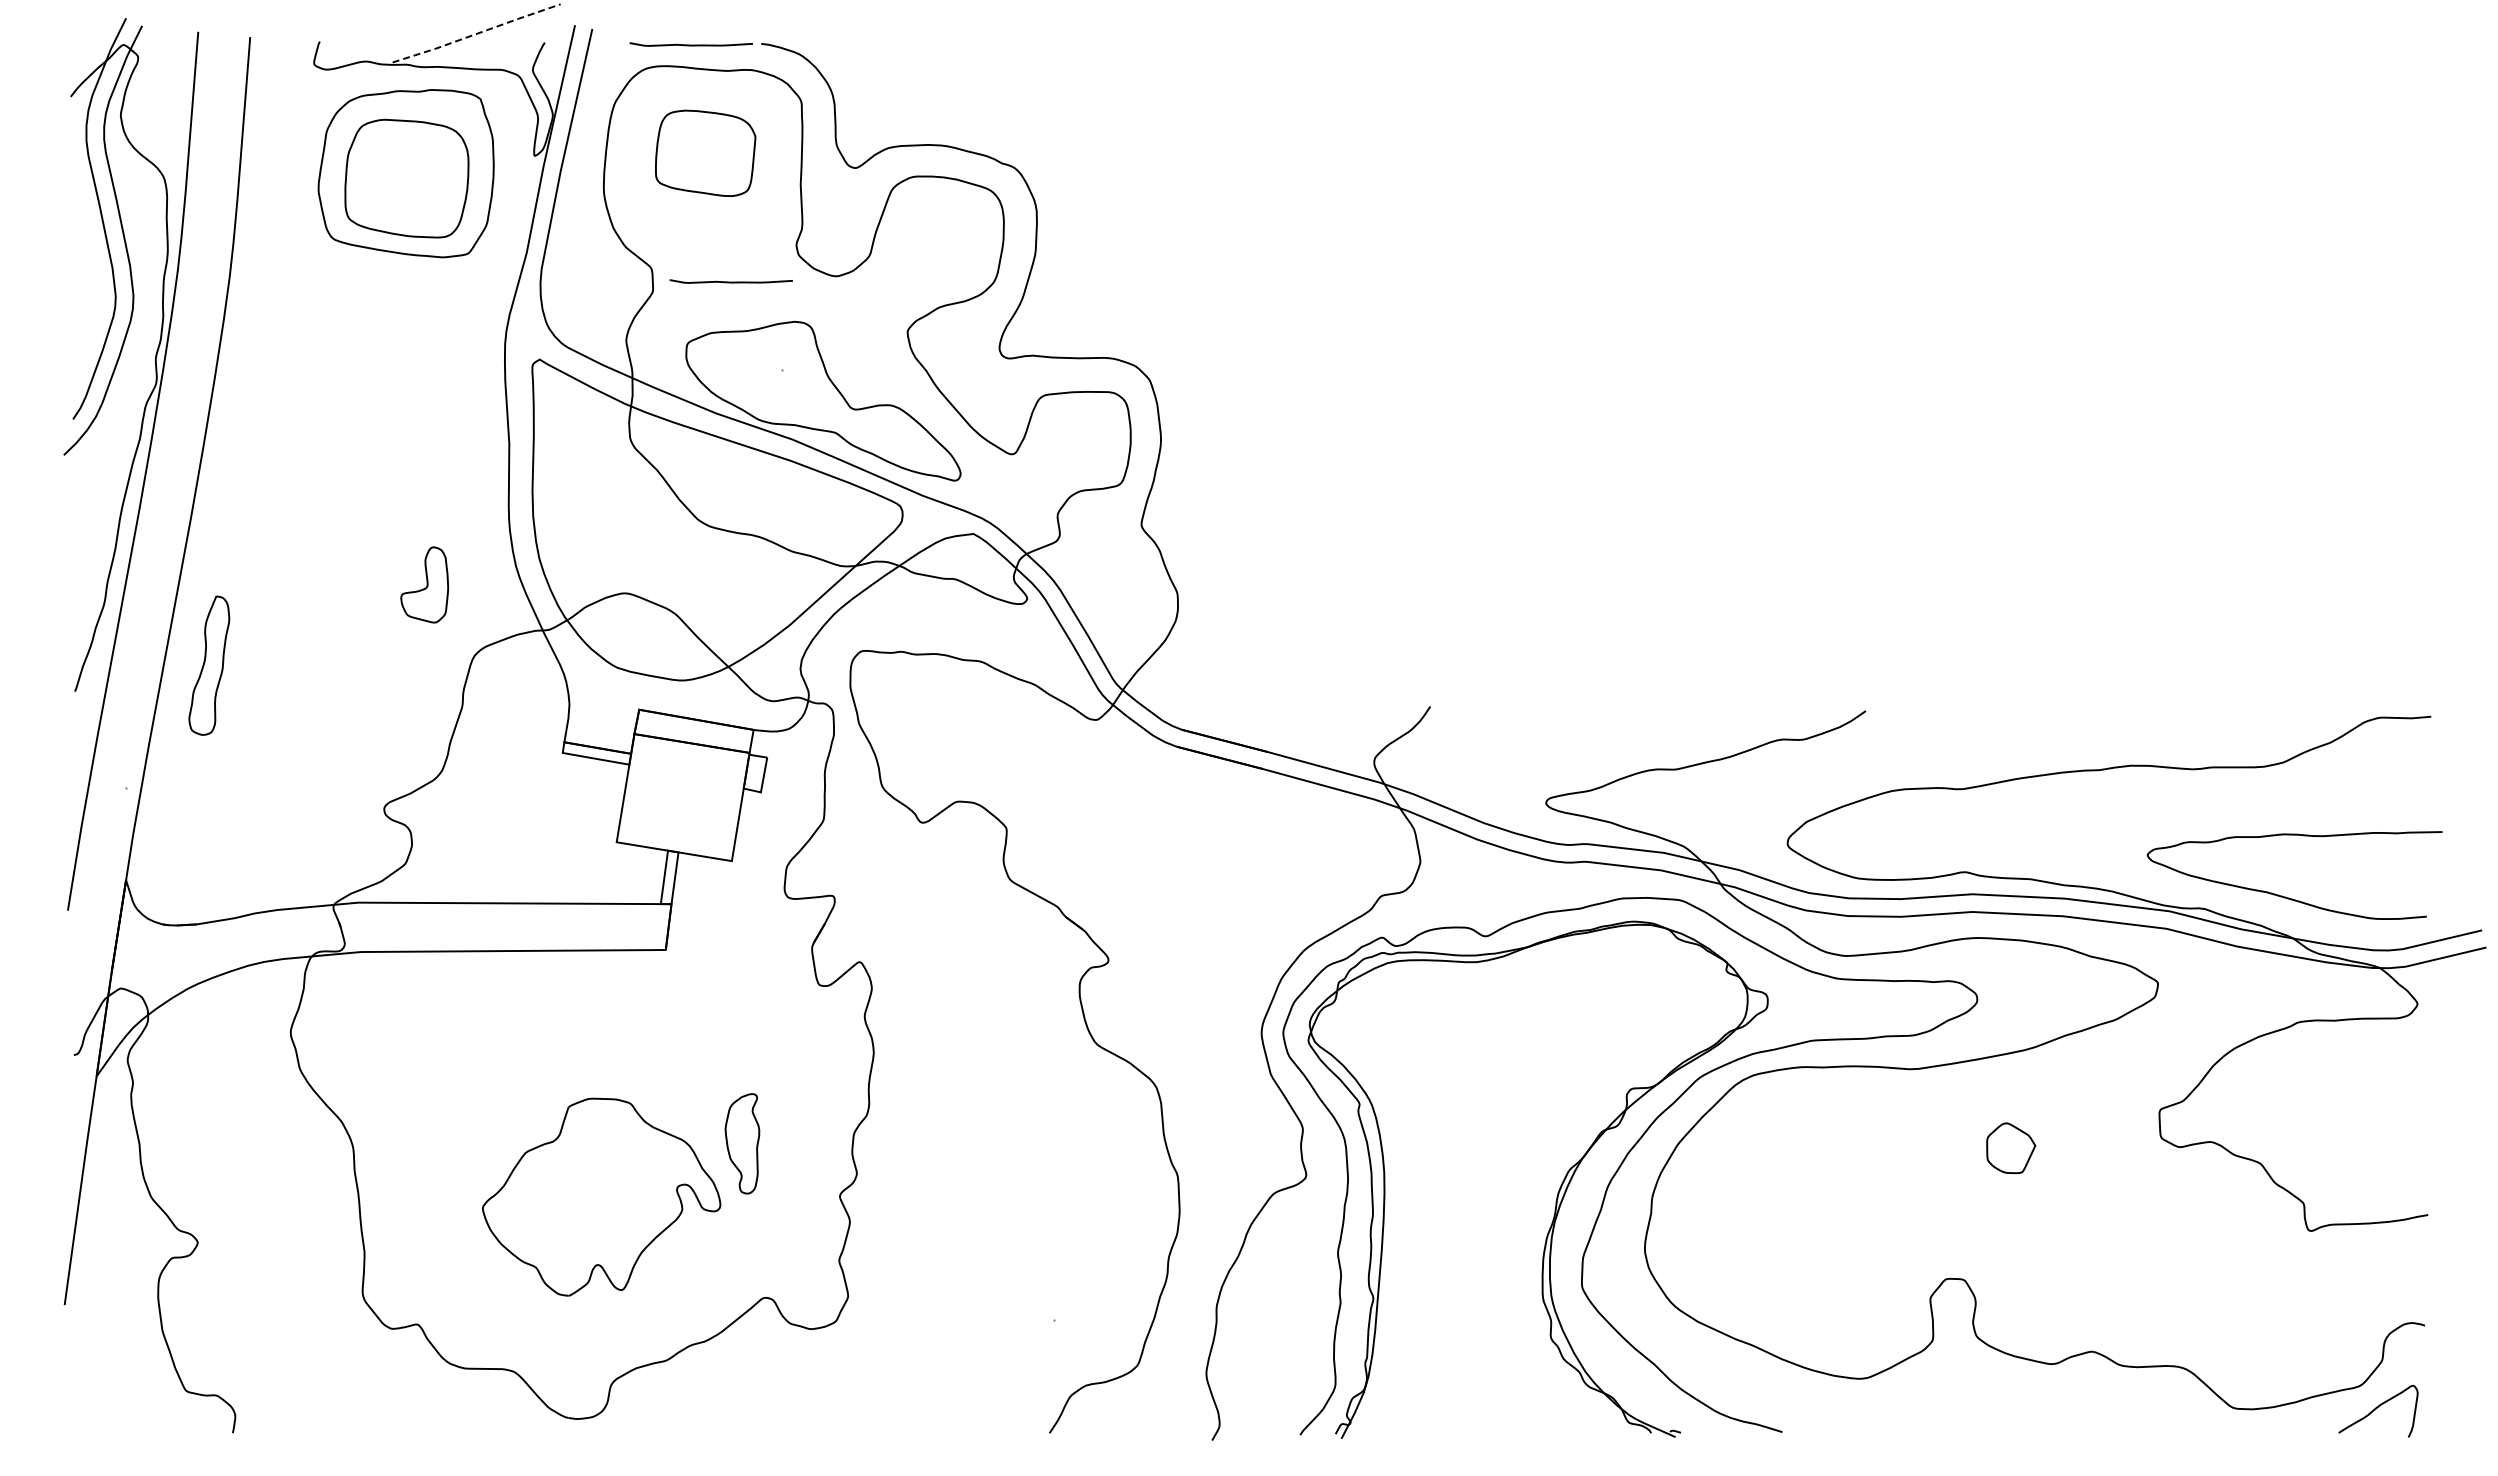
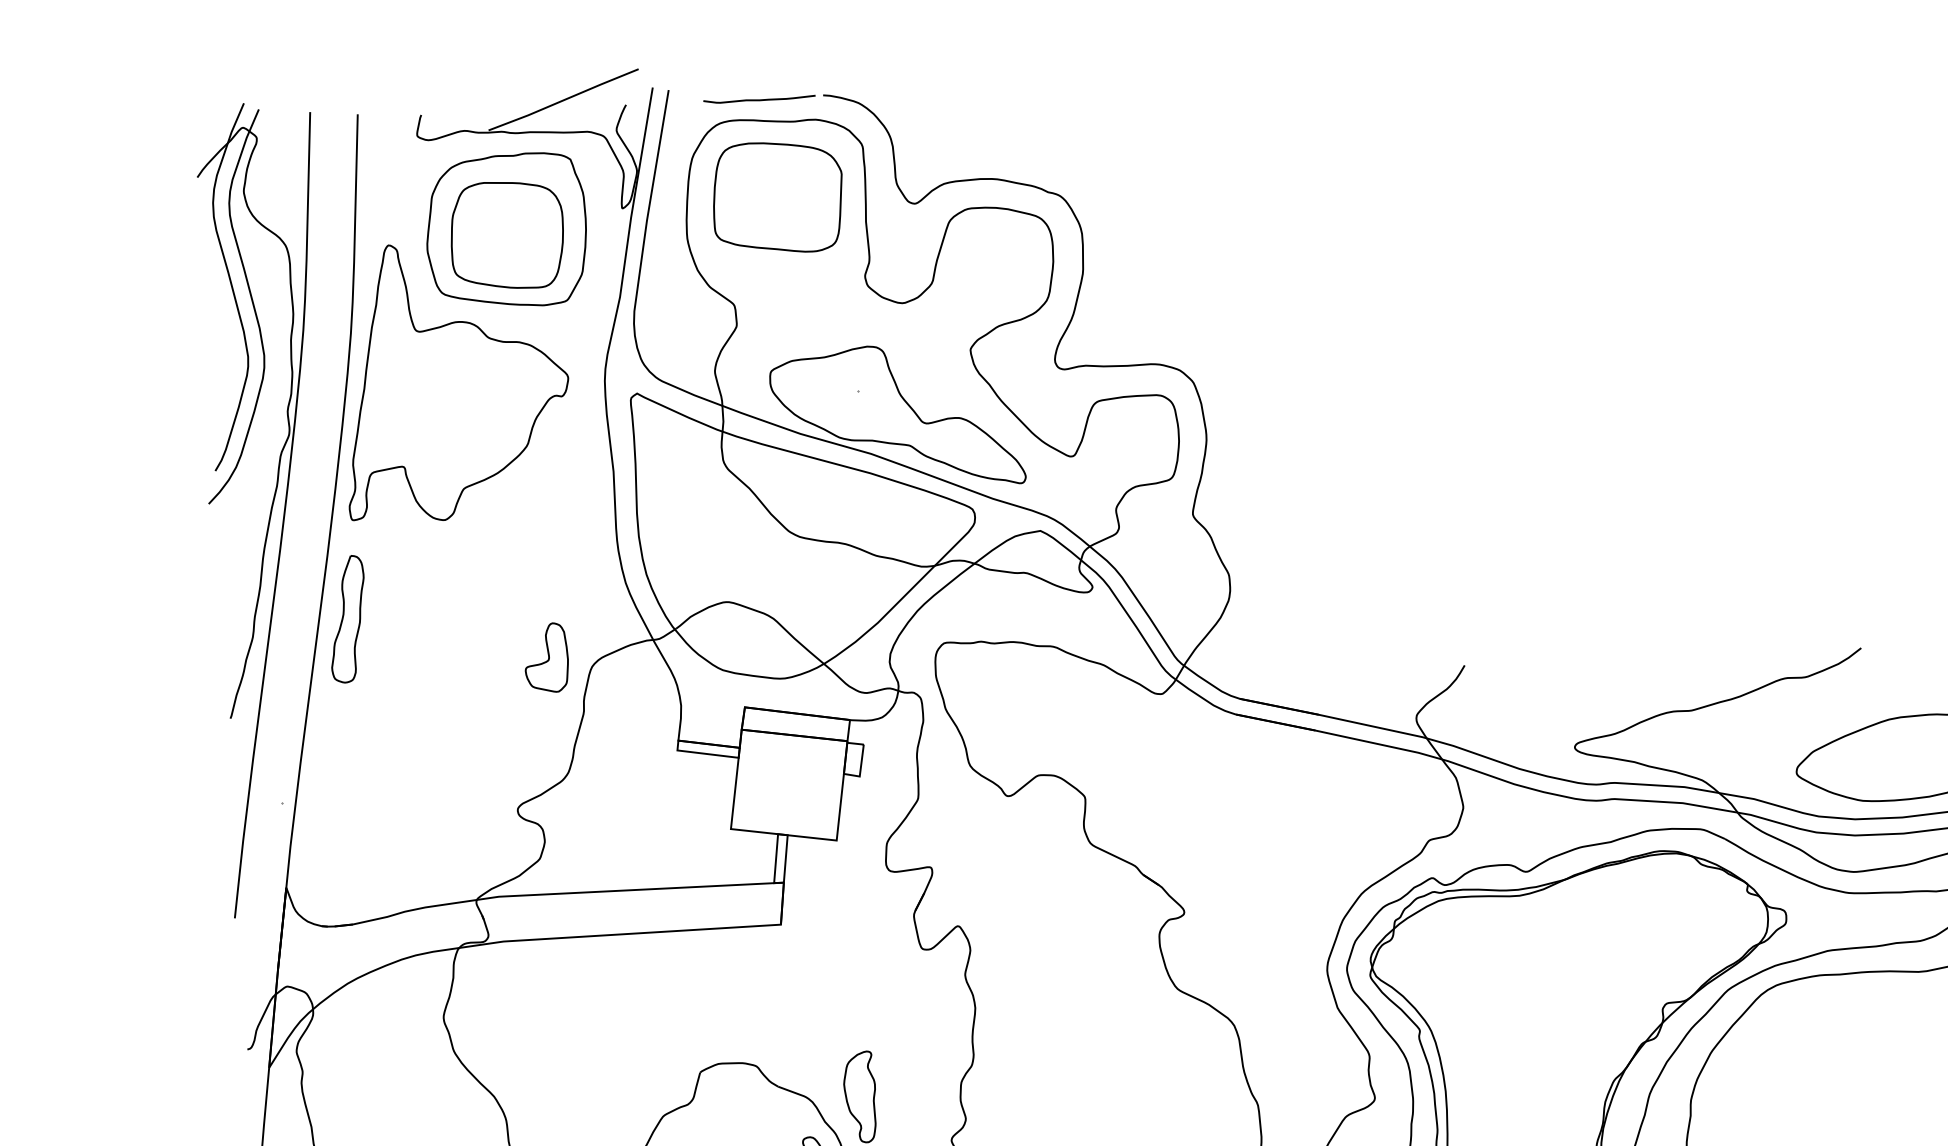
line: (476, 33) -> (563, 99), dashed -> solid
part: (705, 153) -> (777, 197), size x1.43
curve: (730, 281) -> (806, 313), removed
part: (341, 334) -> (455, 380), added
part: (424, 584) -> (546, 657), moved
part: (209, 665) -> (347, 619), moved

